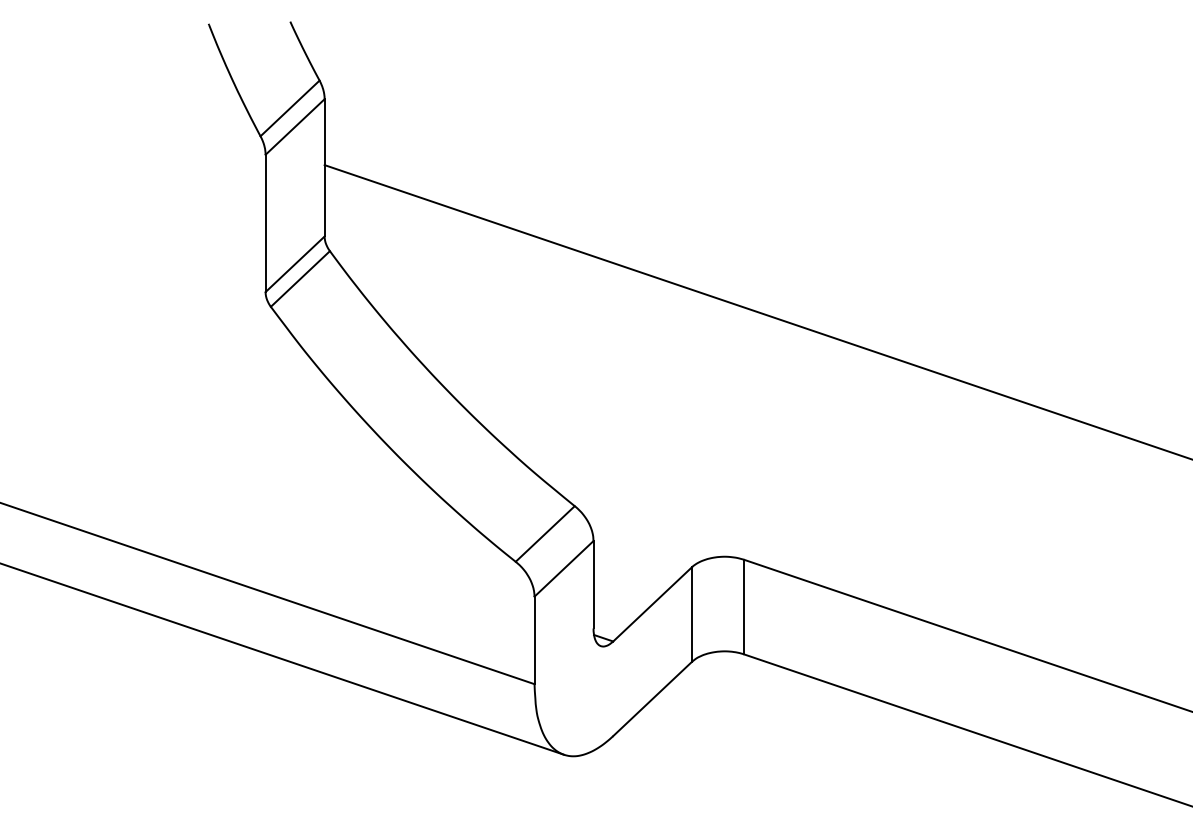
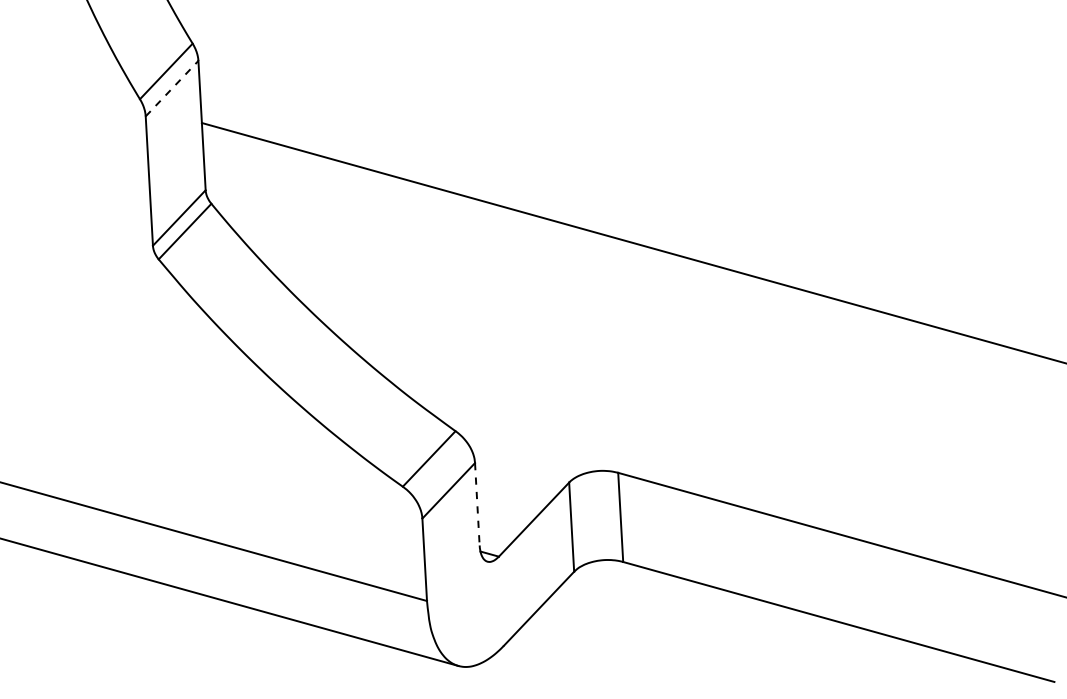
line: (295, 127) -> (172, 89), solid -> dashed
line: (593, 584) -> (477, 504), solid -> dashed

